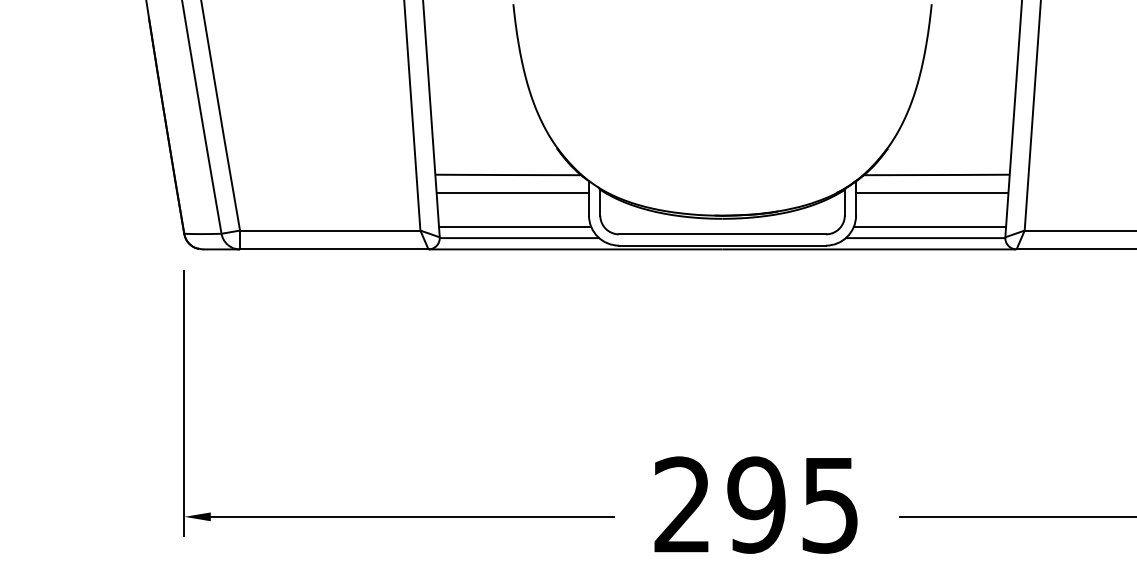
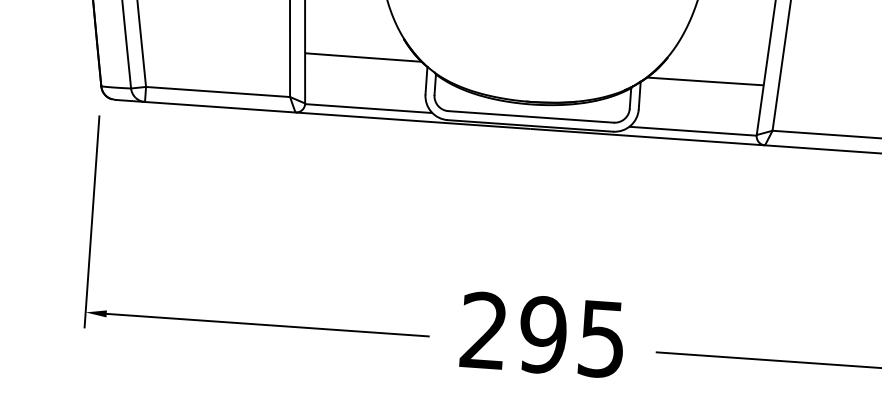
line: (512, 192) -> (365, 71), removed
line: (932, 192) -> (701, 95), removed
line: (515, 226) -> (366, 99), removed
line: (929, 226) -> (696, 122), removed

